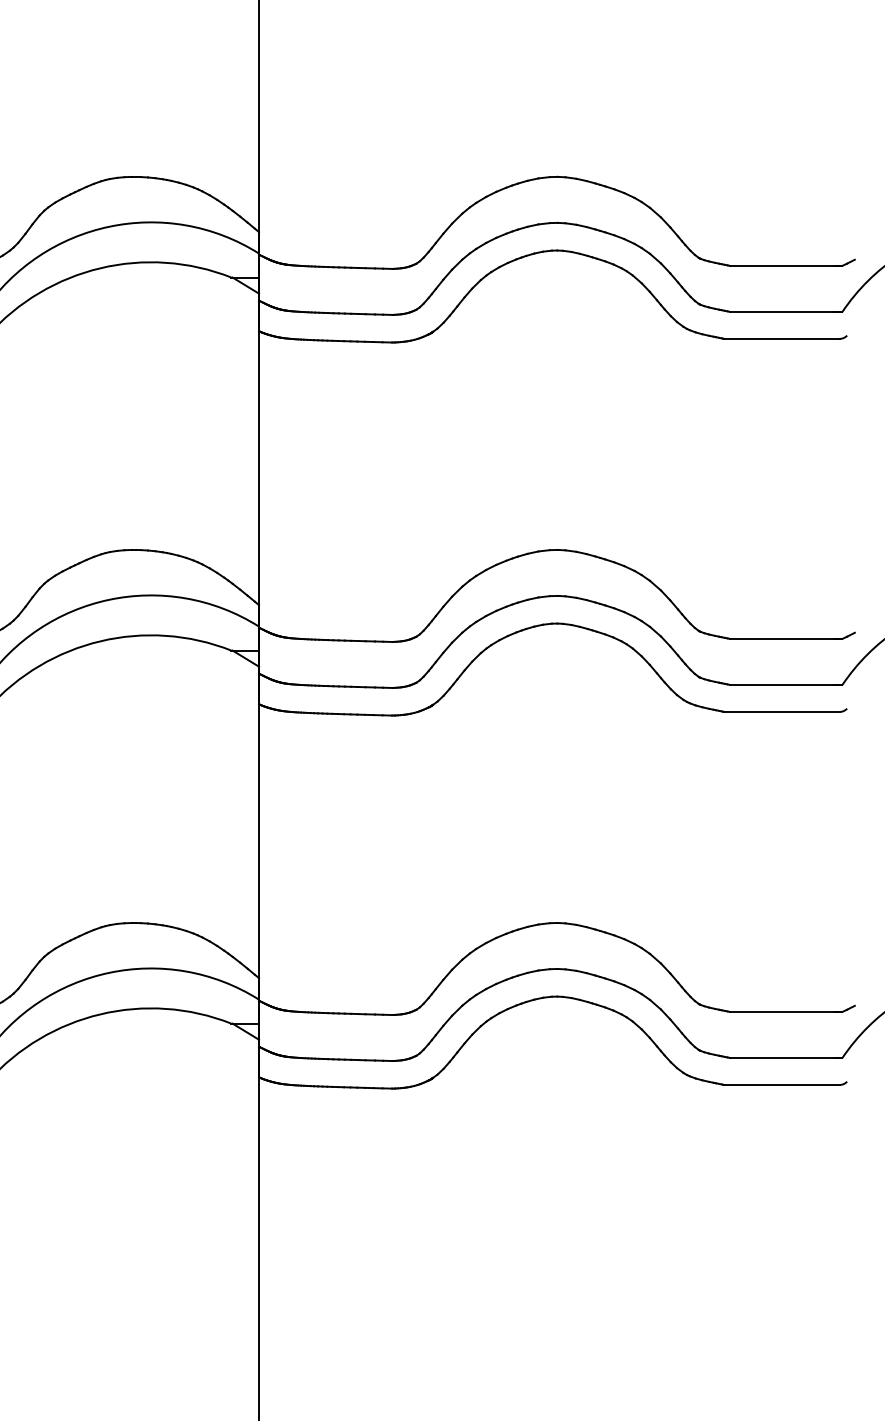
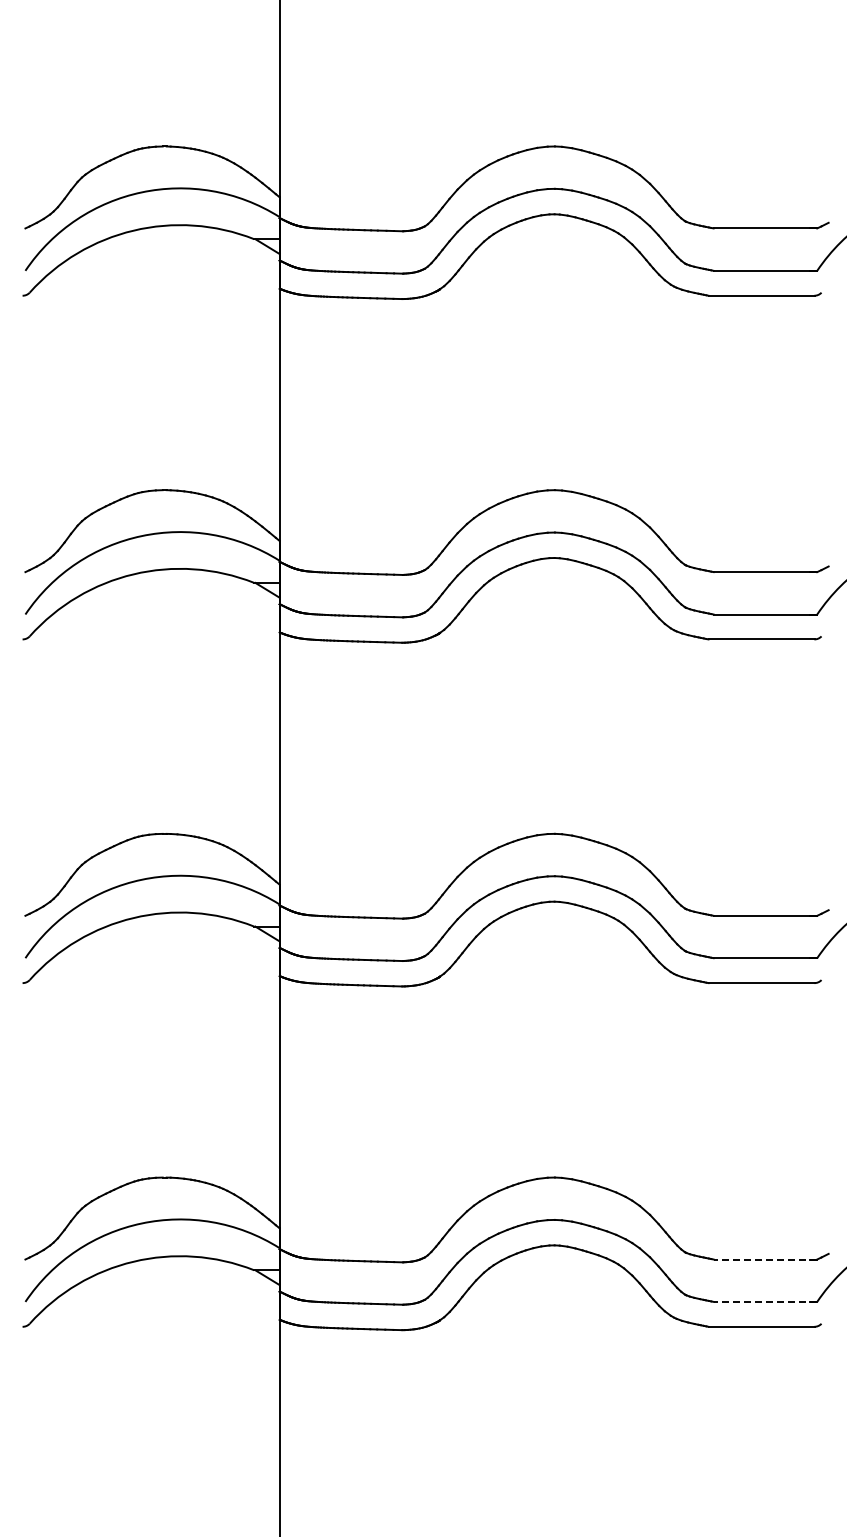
line: (786, 1011) -> (765, 1259), solid -> dashed
line: (786, 1057) -> (765, 1301), solid -> dashed

